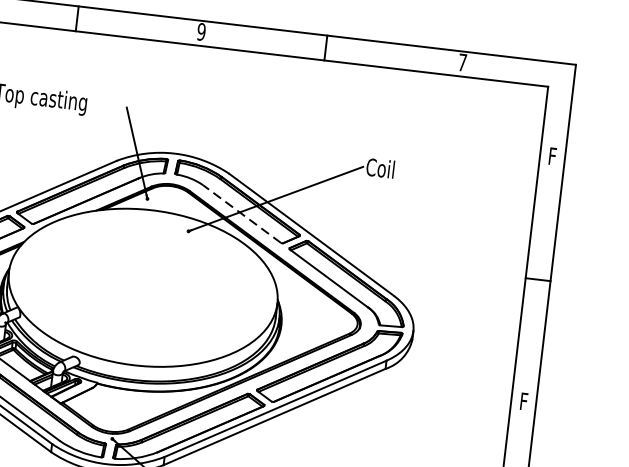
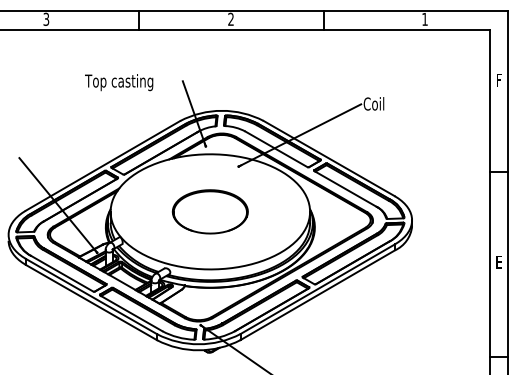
text: (200, 32) -> (230, 19), 9 -> 2
text: (461, 62) -> (424, 19), 7 -> 1
line: (242, 214) -> (276, 149), dashed -> solid
part: (142, 287) -> (209, 211), added
text: (523, 401) -> (498, 262), F -> E

